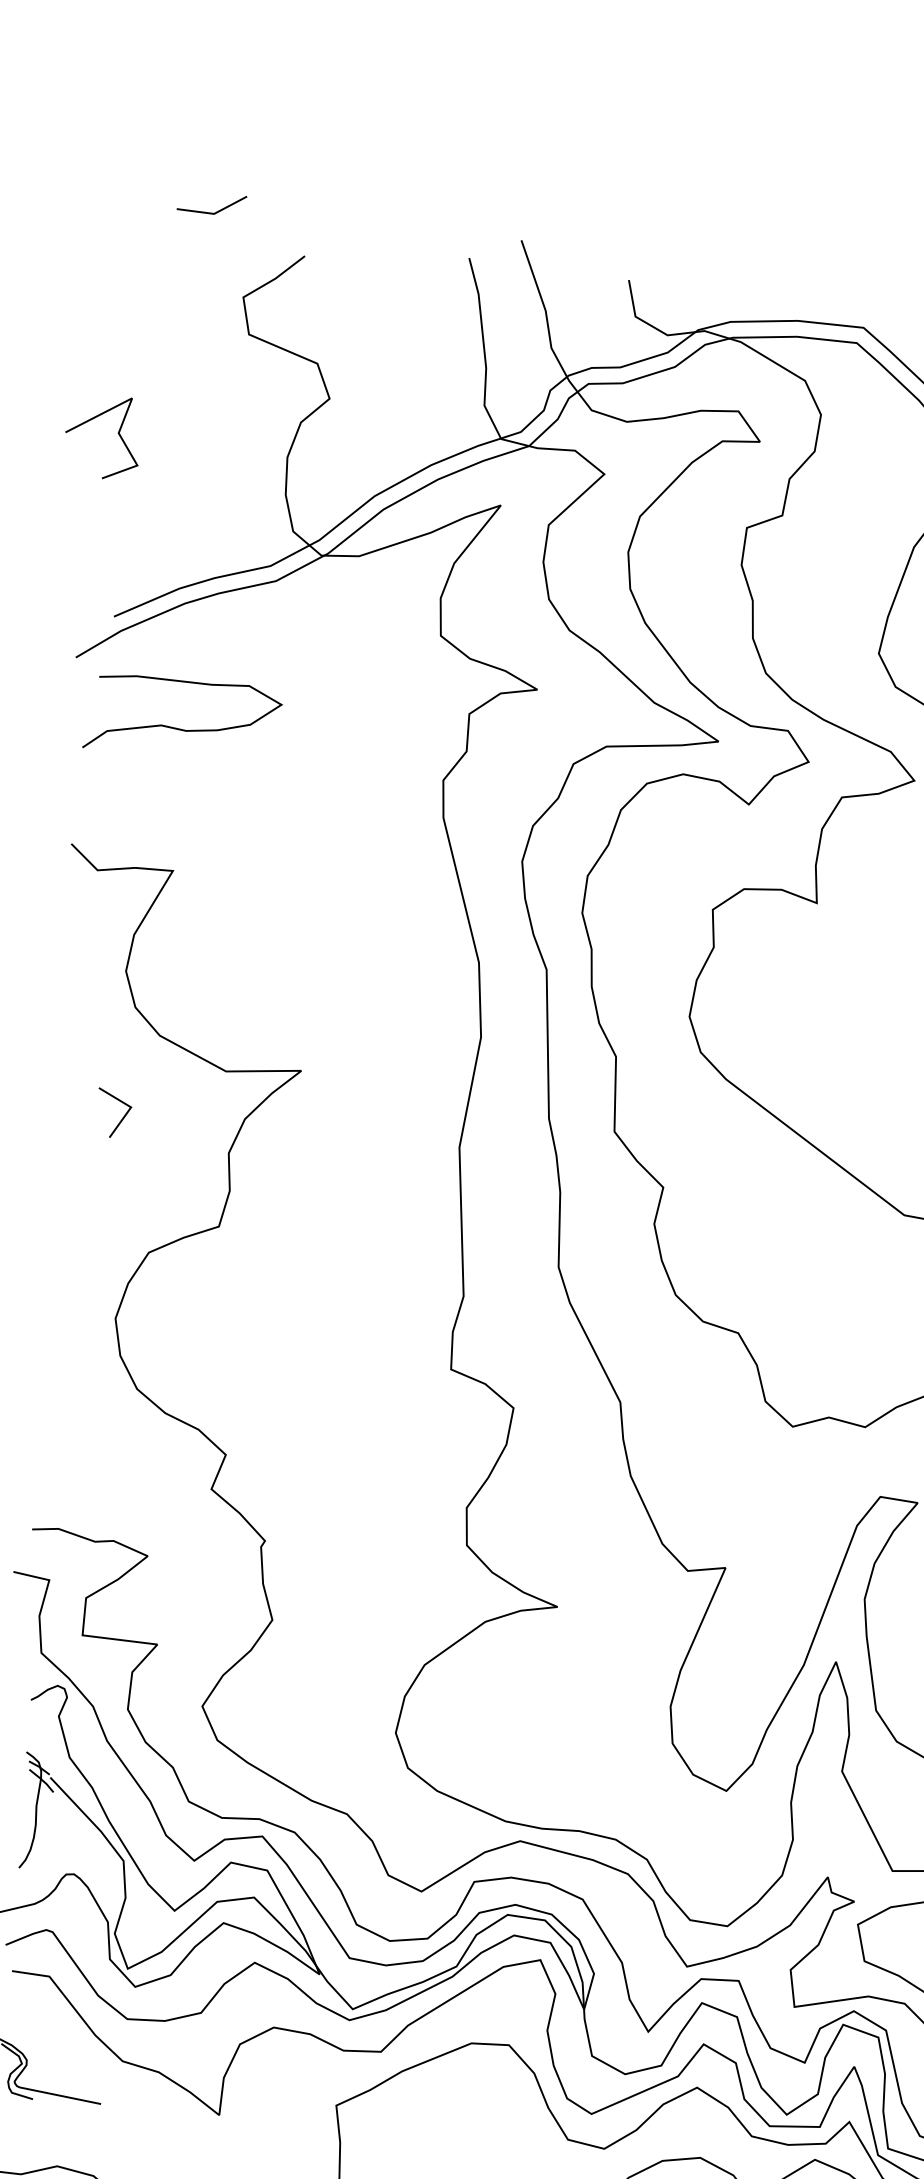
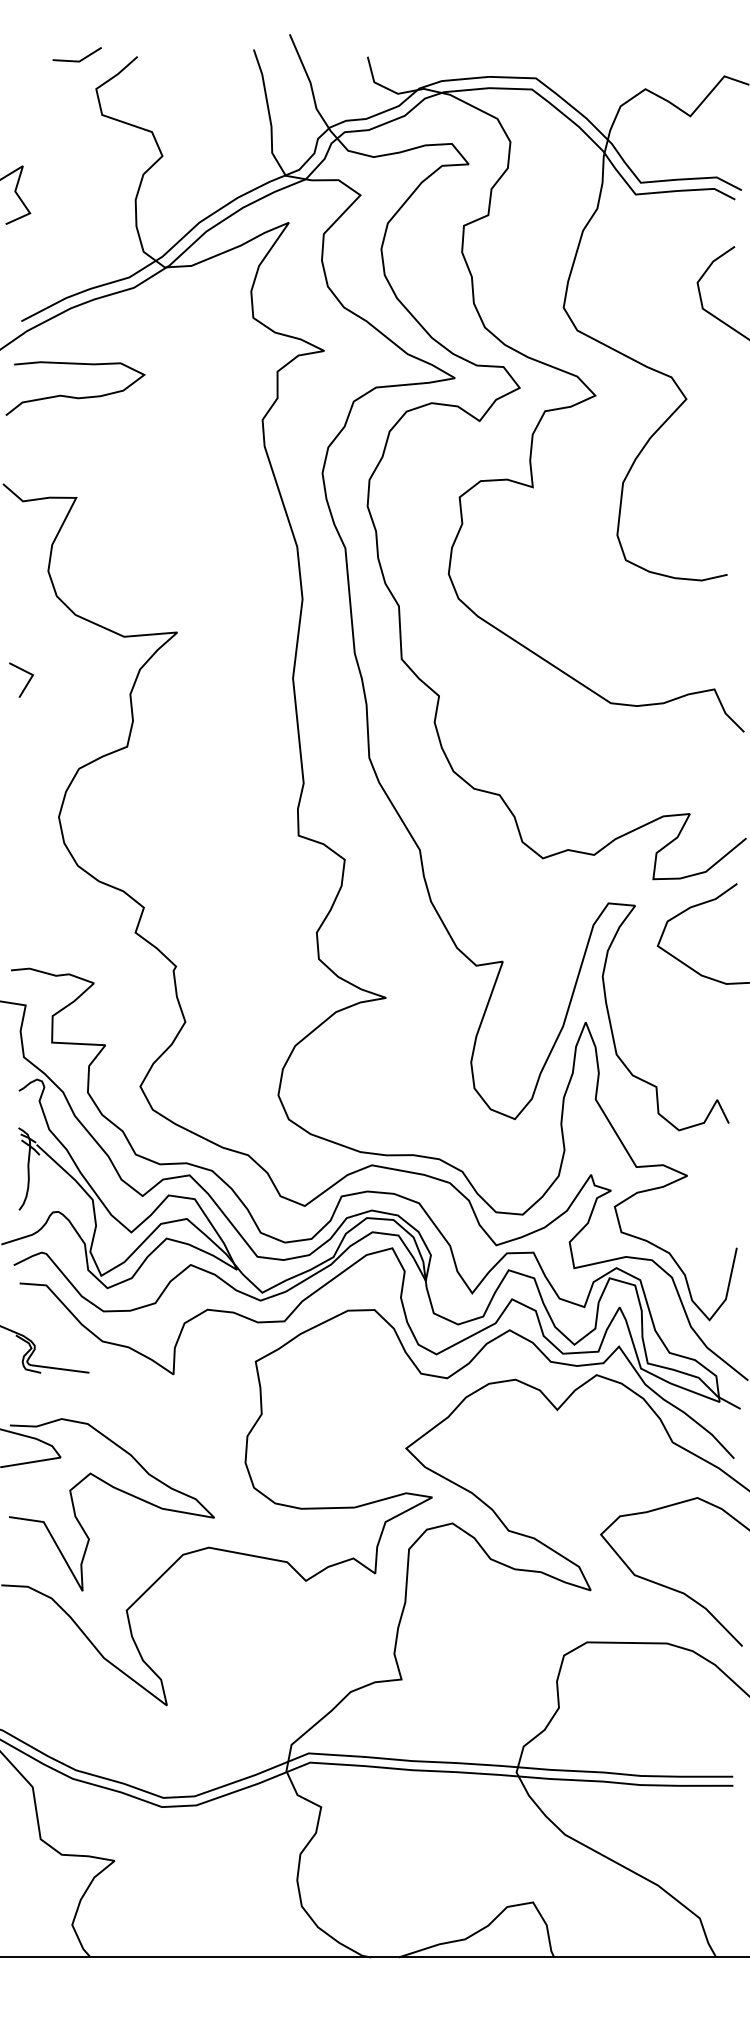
line: (210, 212) -> (76, 60), moved
line: (121, 1118) -> (26, 683), moved

